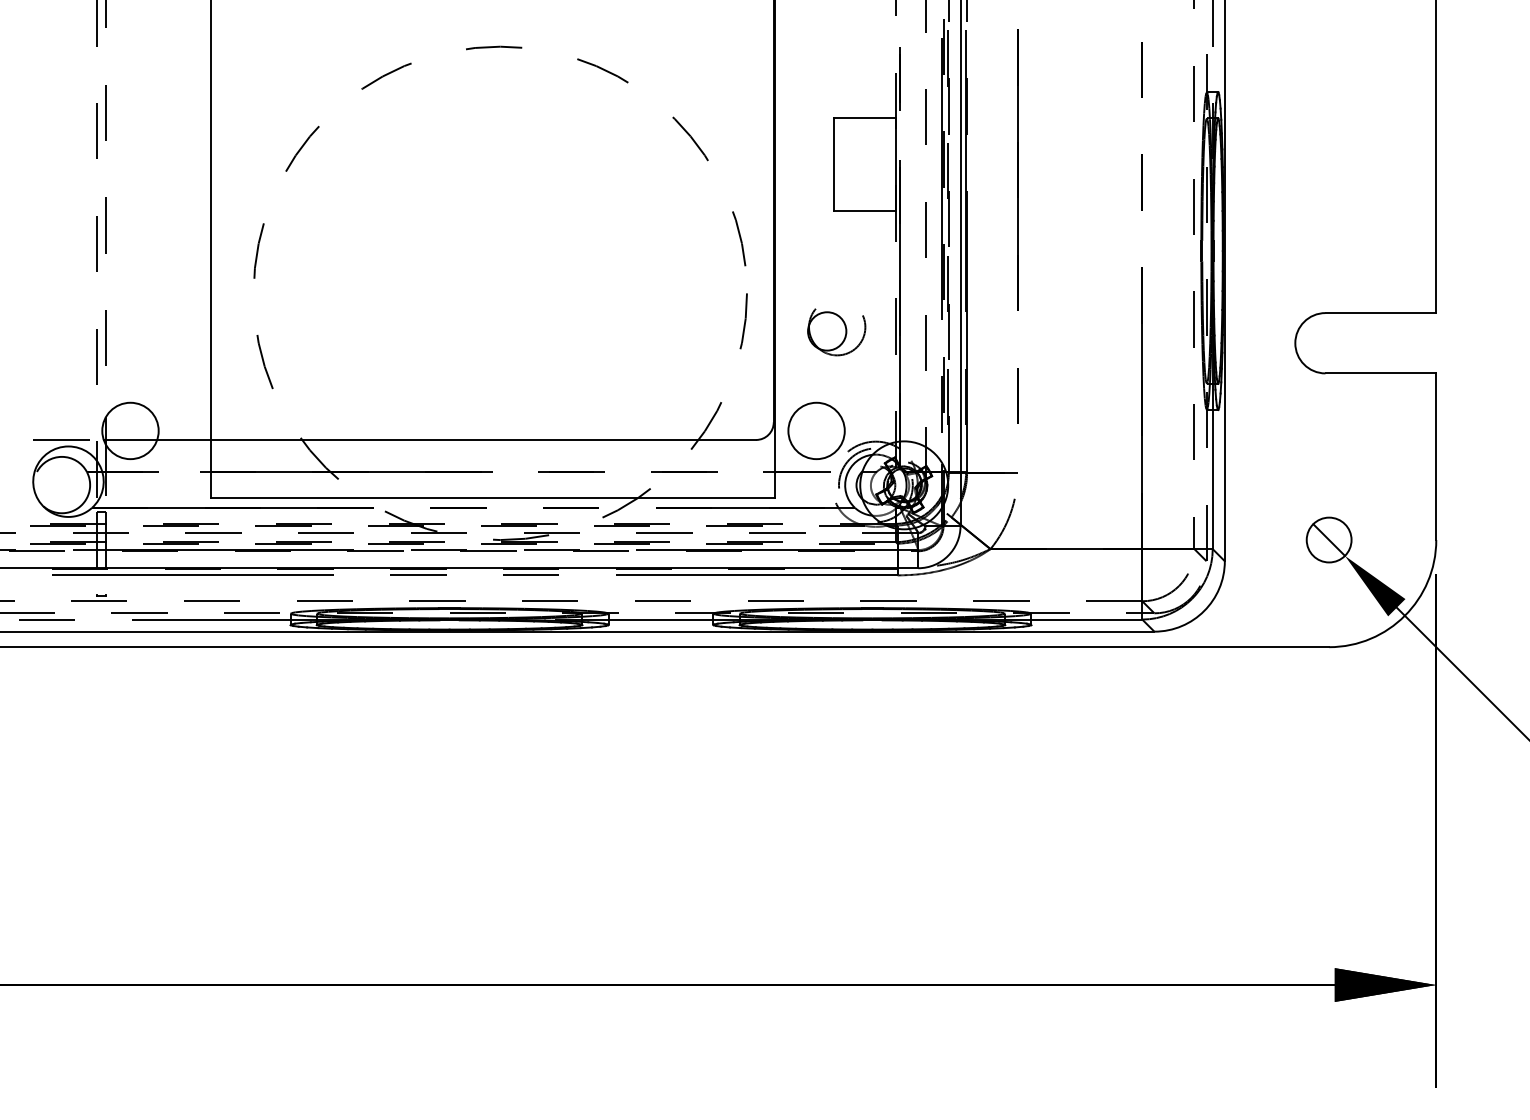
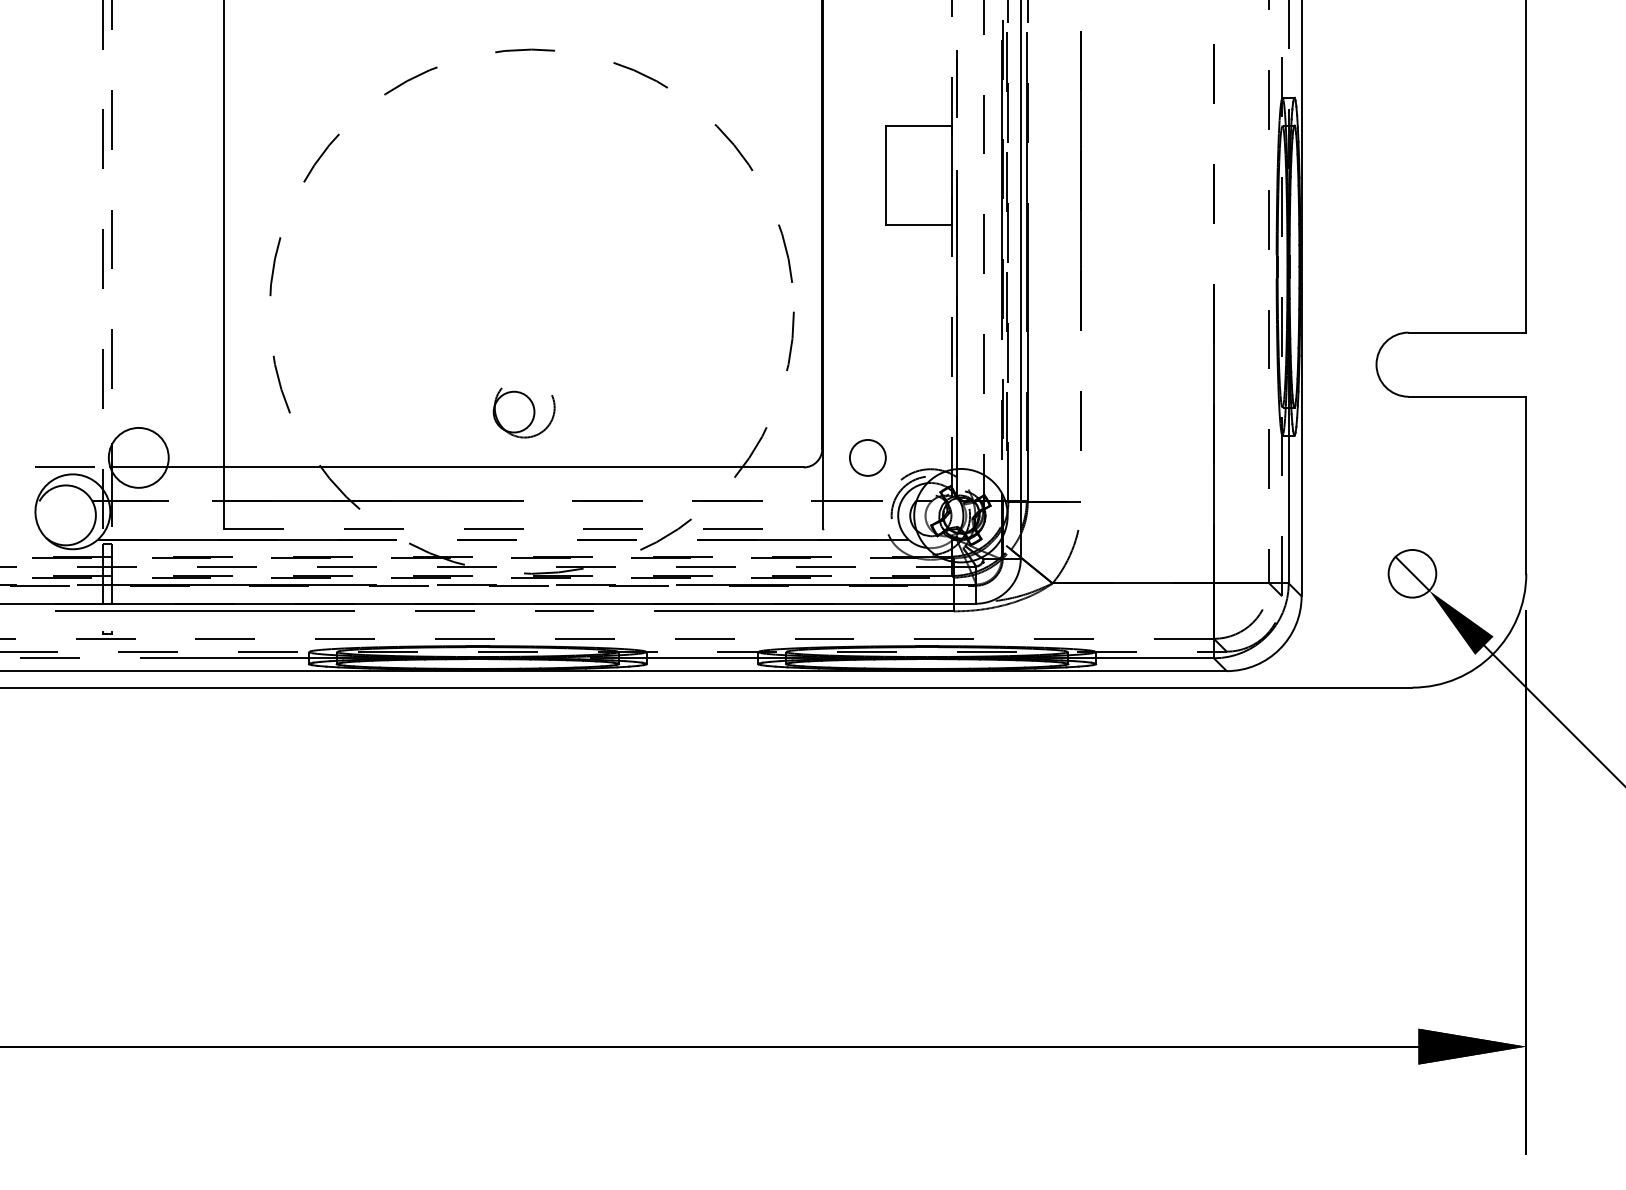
part: (836, 331) -> (523, 412), moved
circle: (816, 430) -> (867, 457), size x0.6
line: (492, 497) -> (523, 528), solid -> dashed

